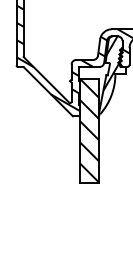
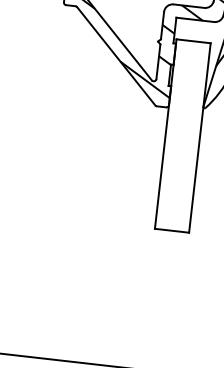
hatch: (89, 130) -> (182, 135), removed

